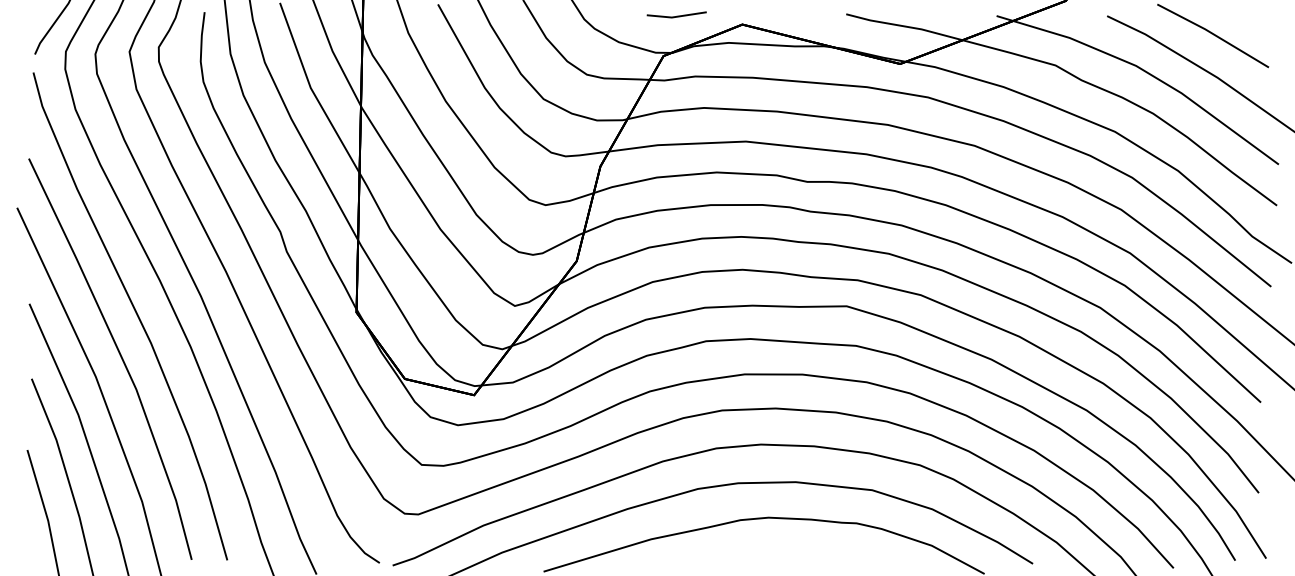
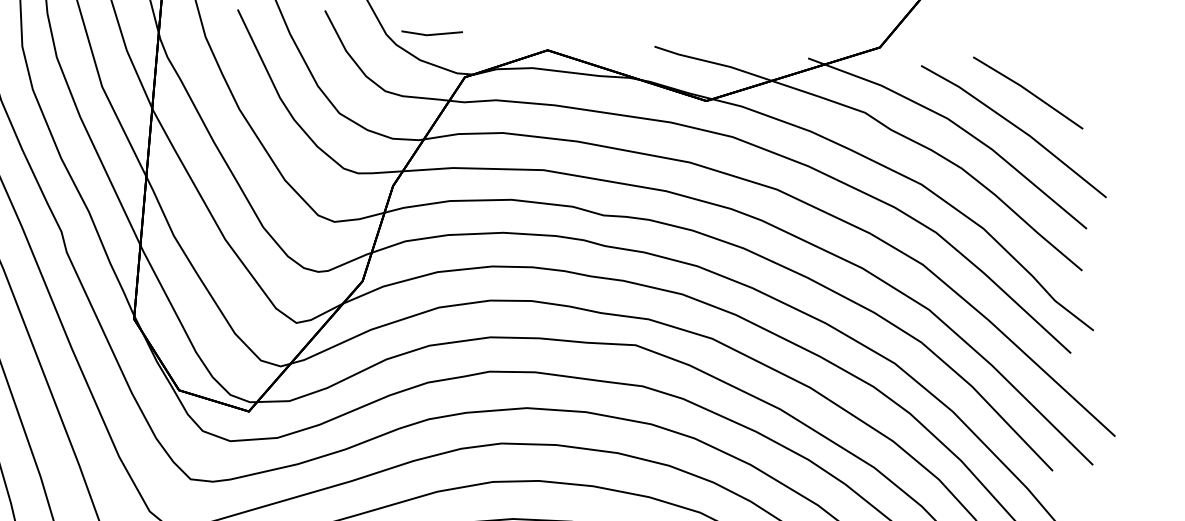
line: (676, 15) -> (431, 33), moved

